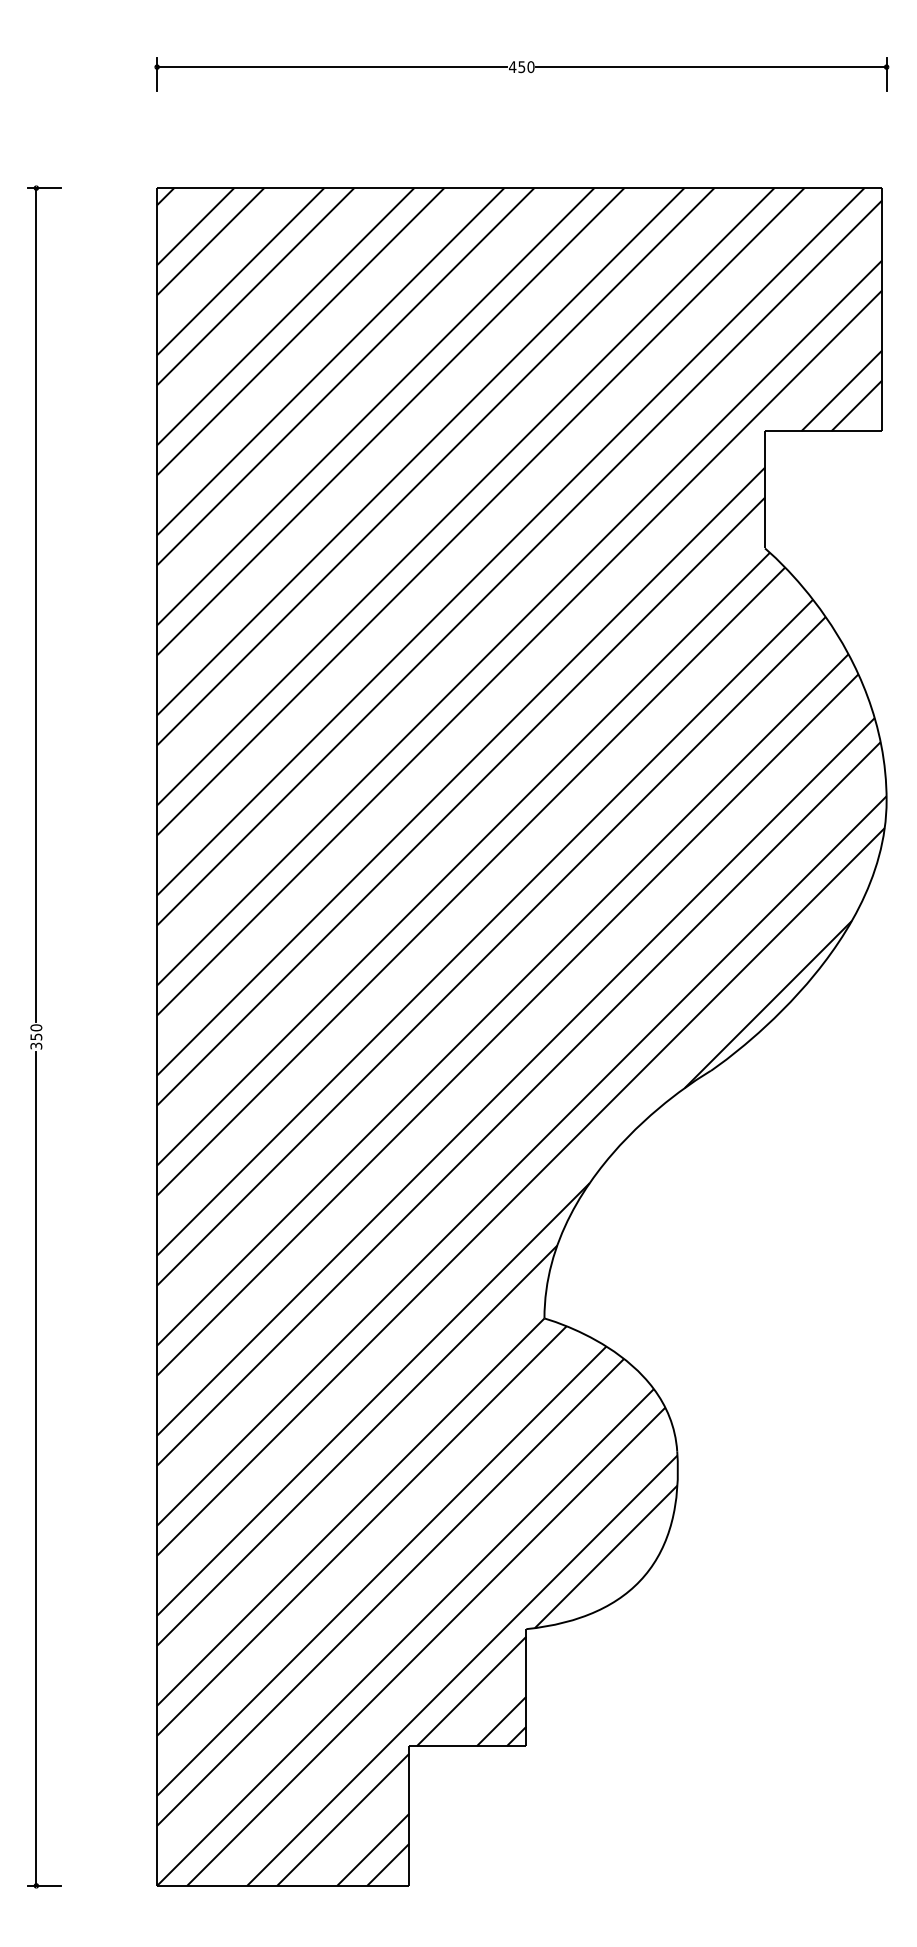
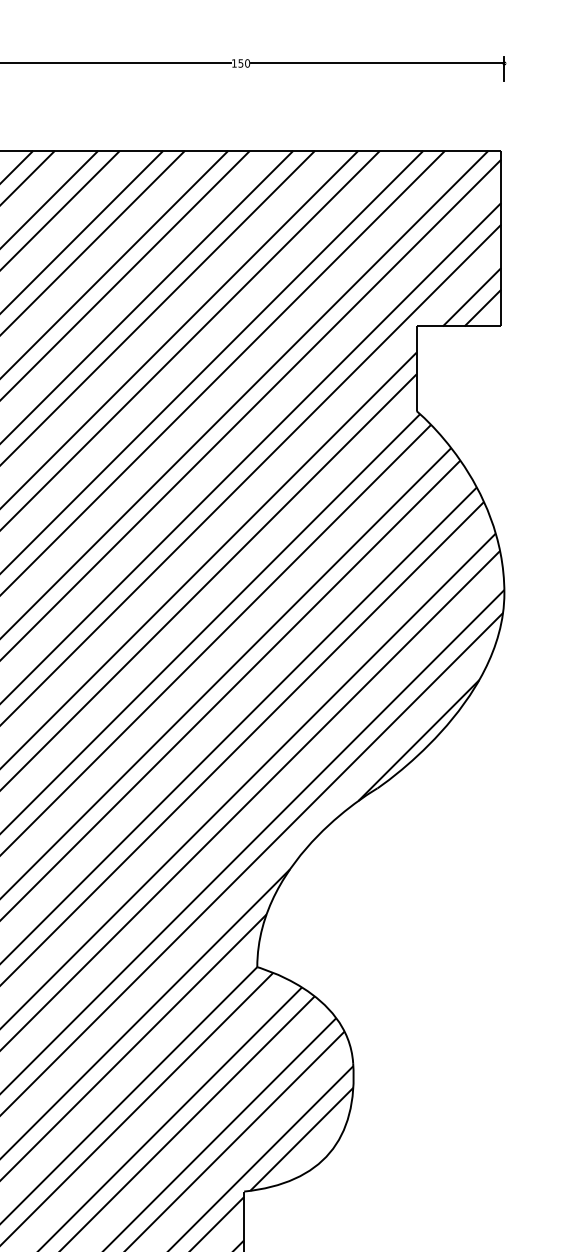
text: (512, 66) -> (234, 63), 450 -> 150

